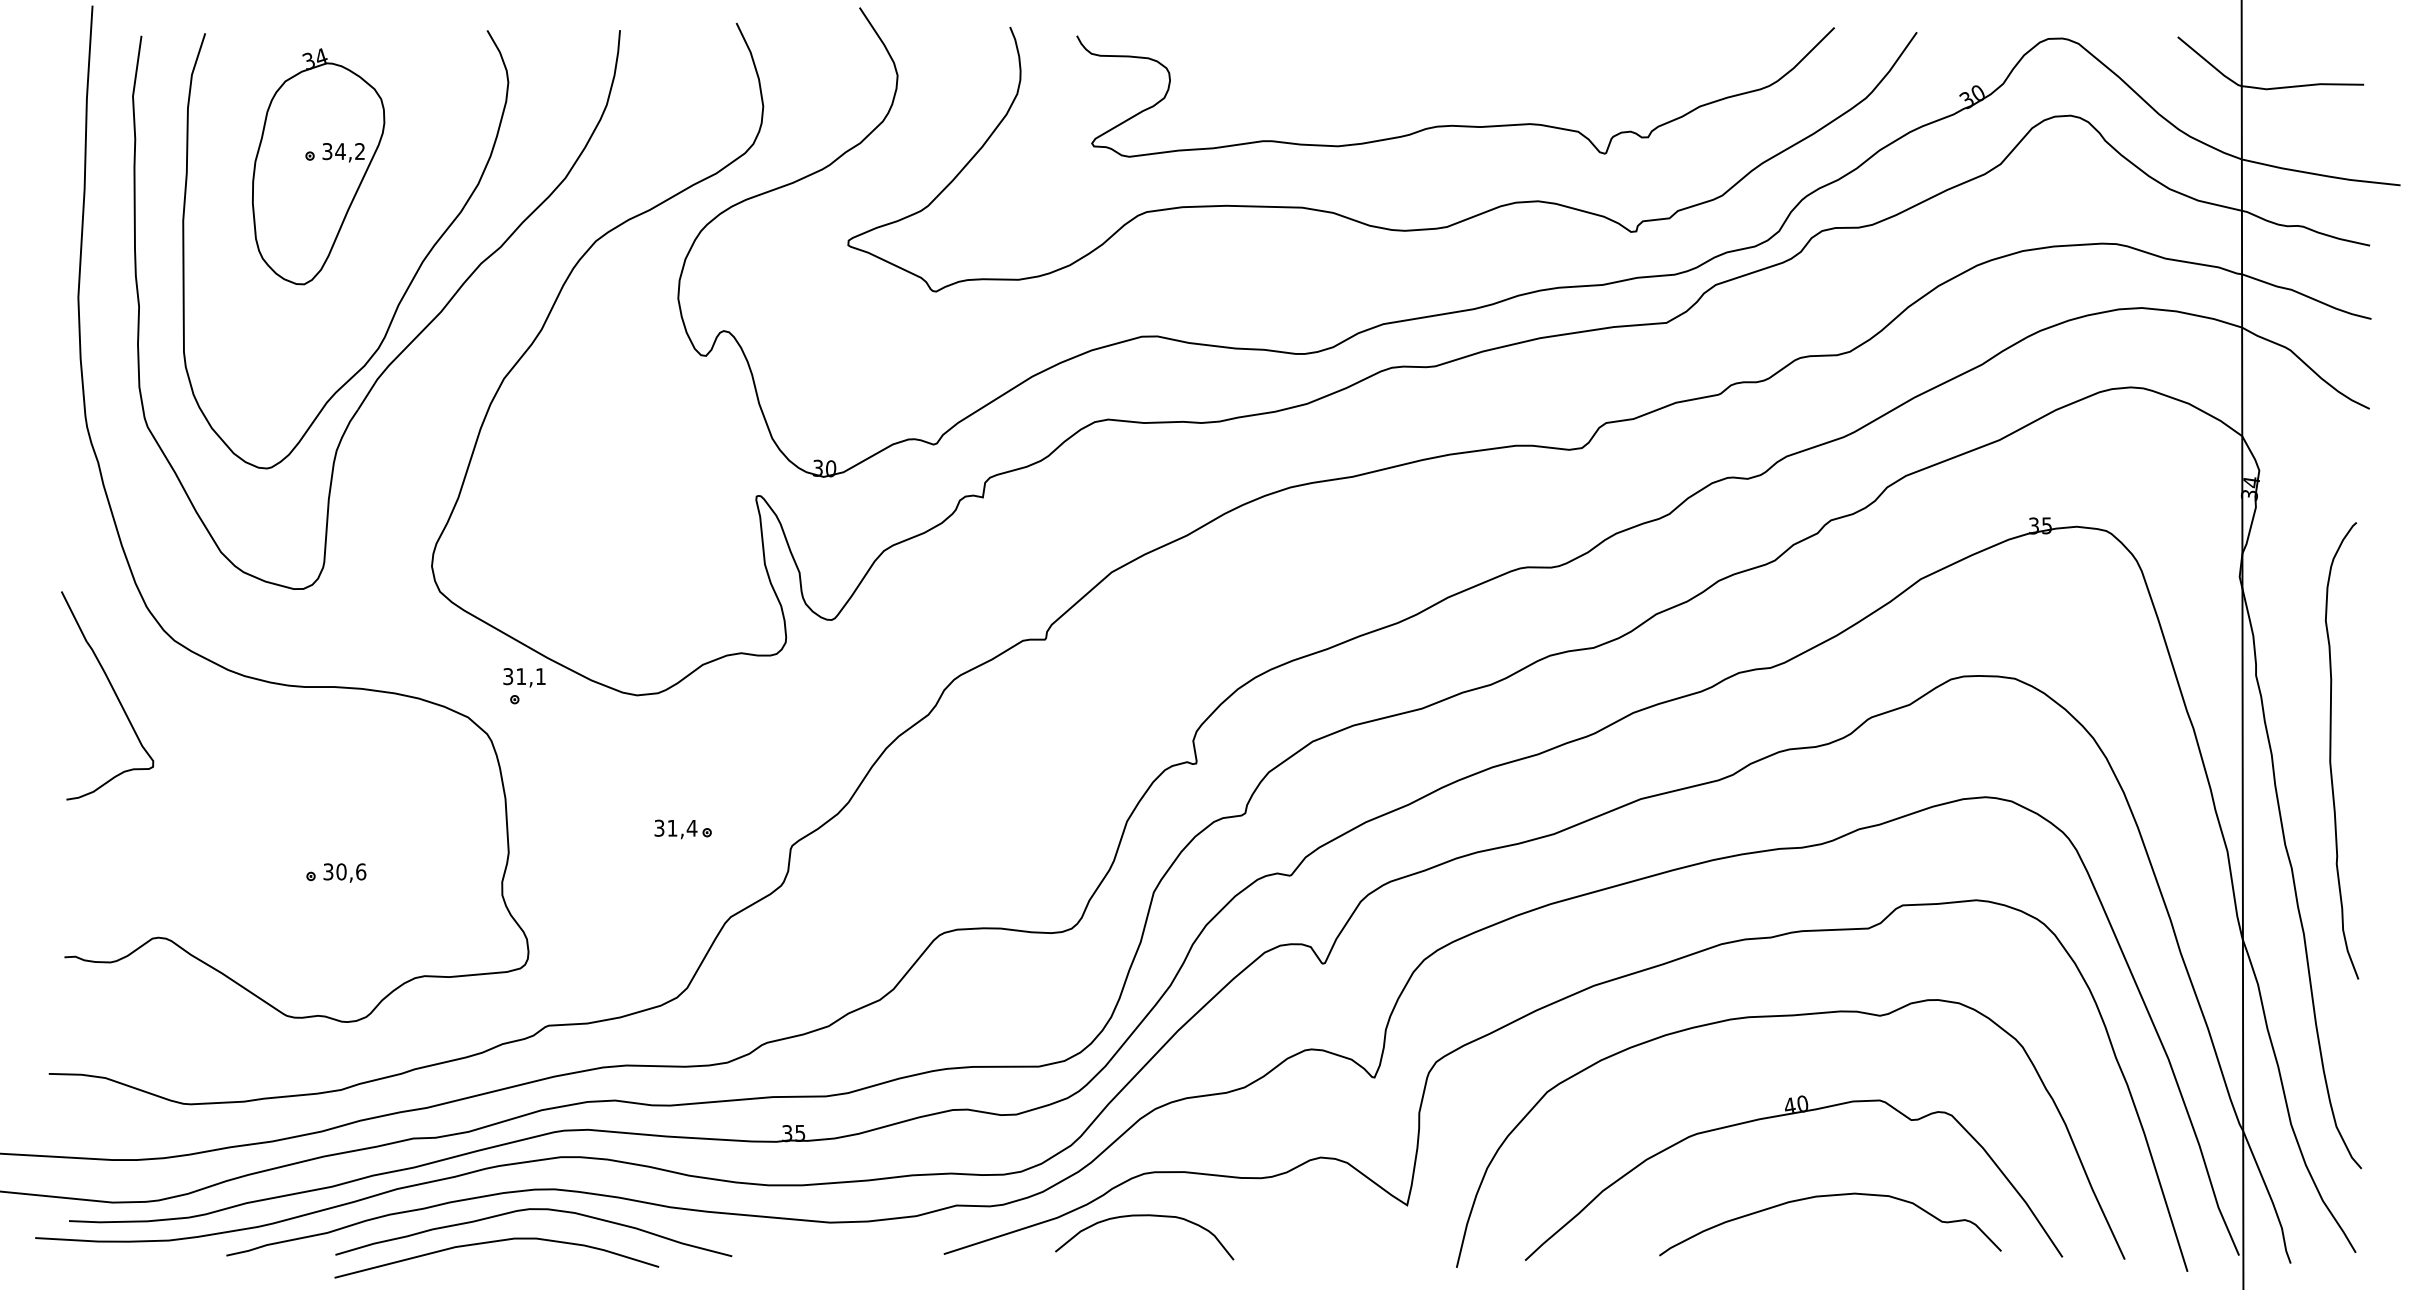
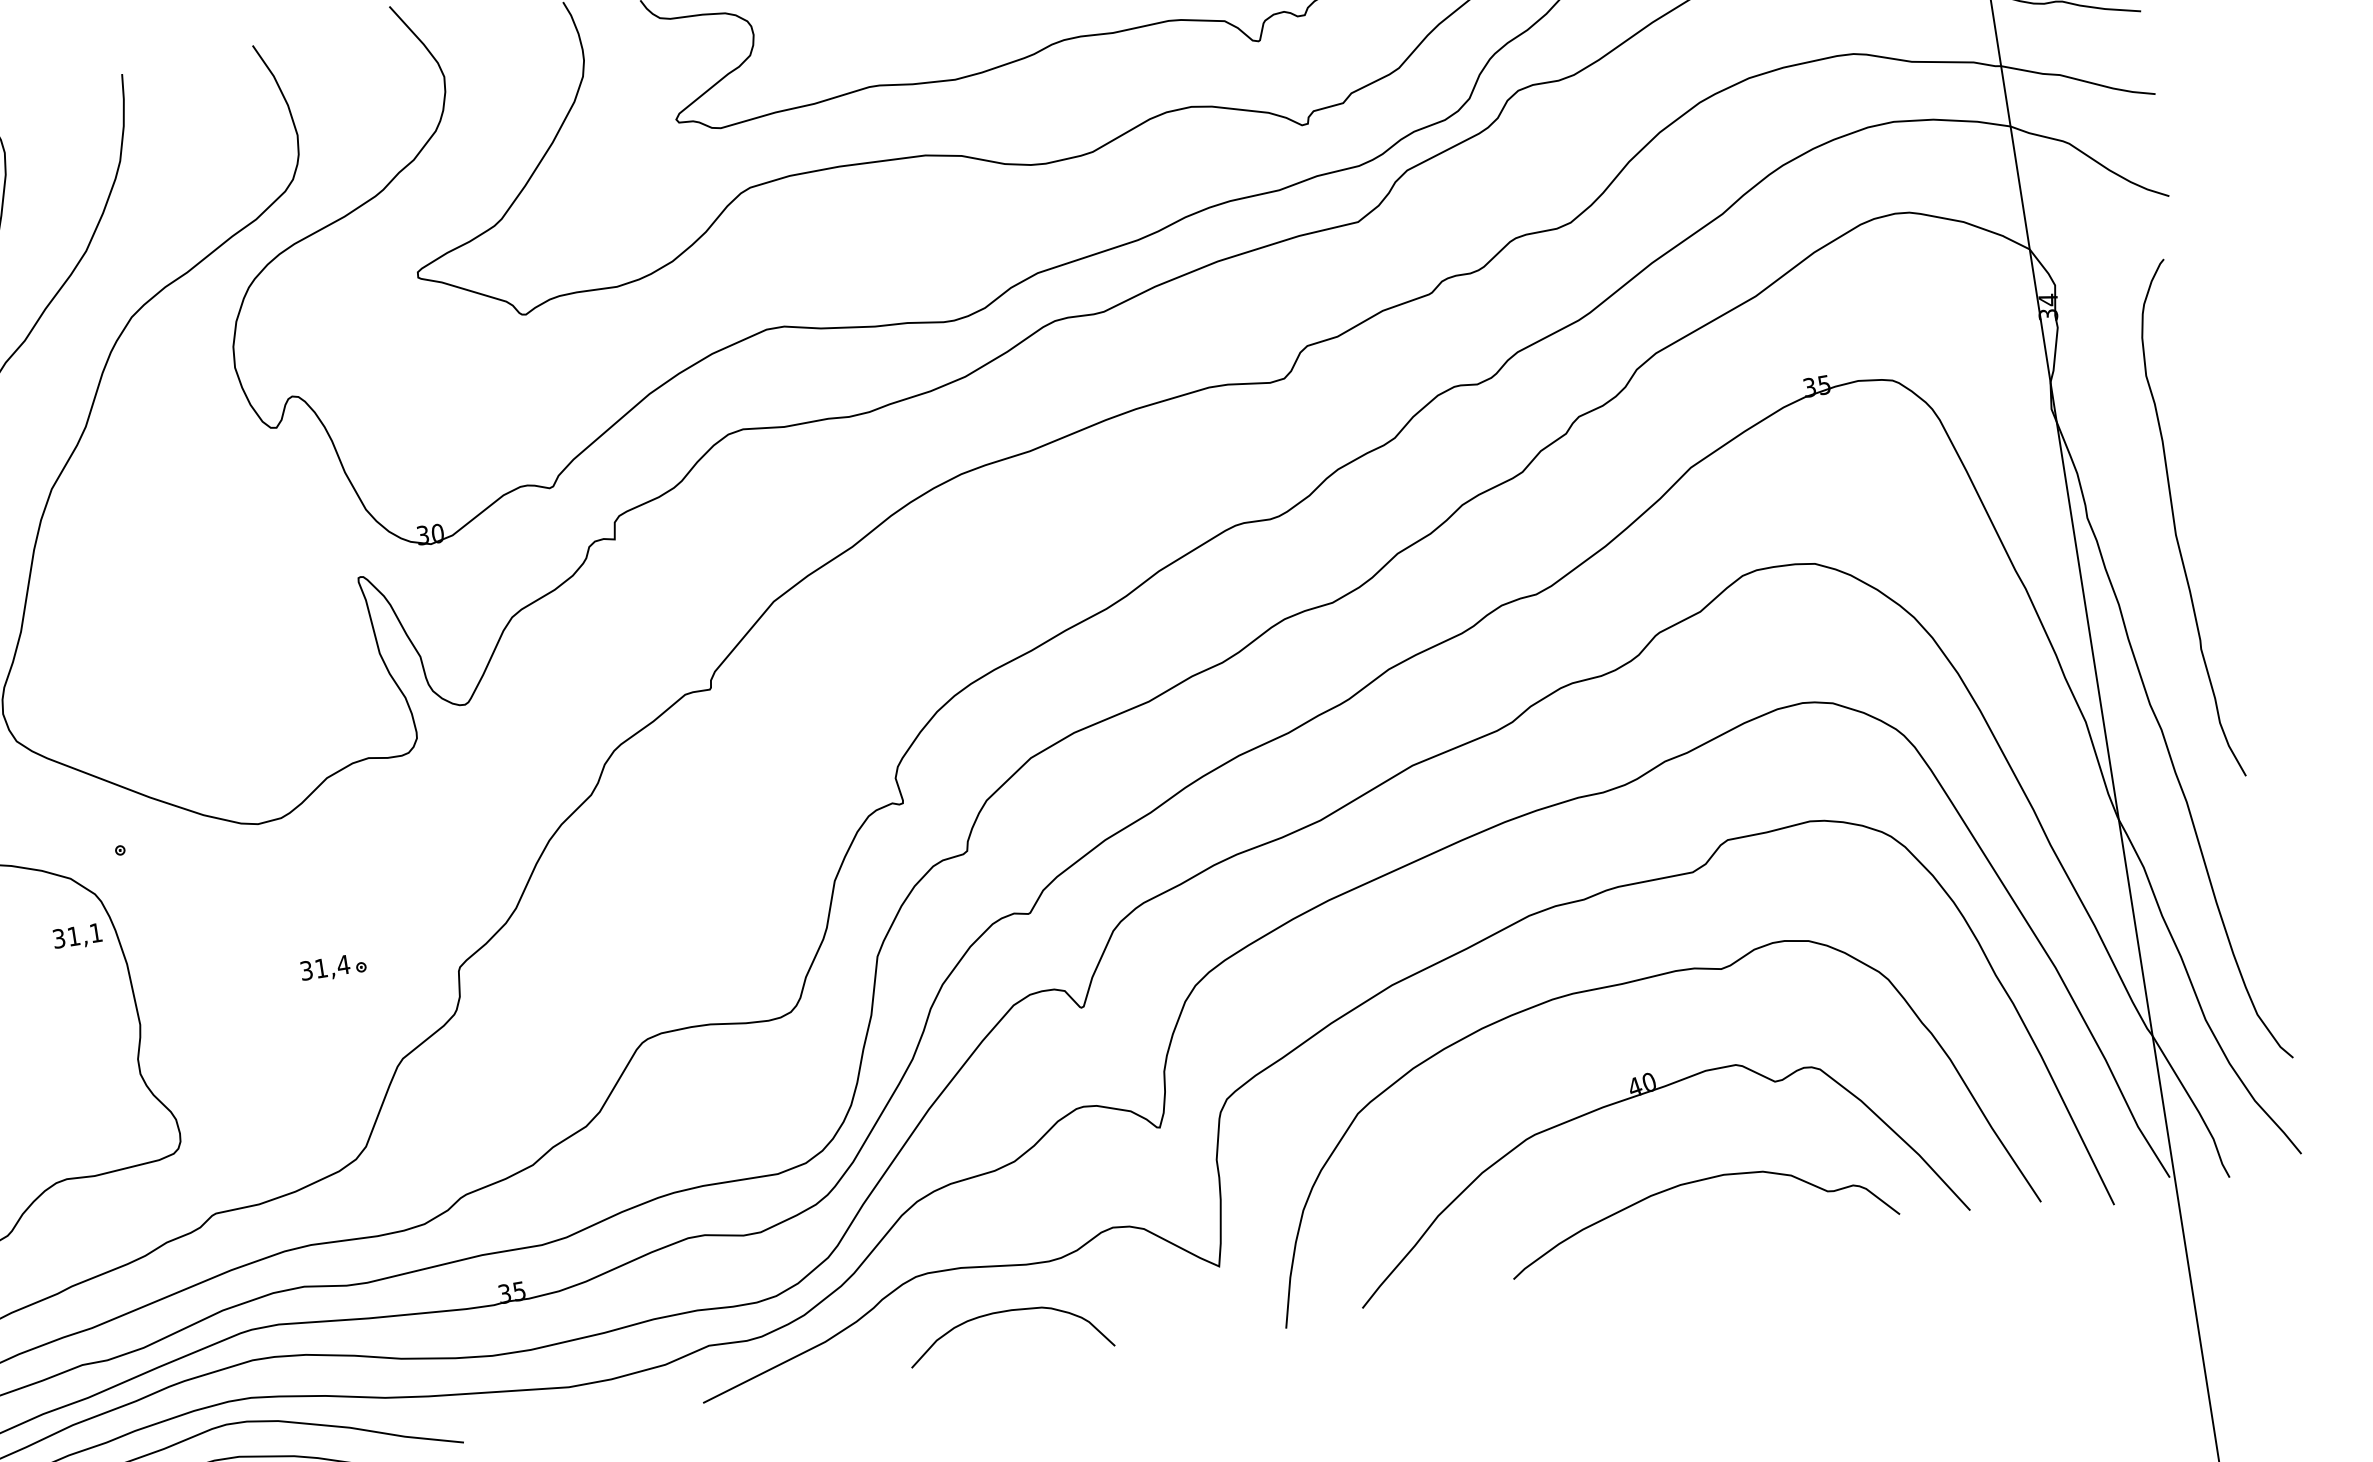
text: (524, 677) -> (77, 936), moved
curve: (2331, 750) -> (2175, 521), moved
curve: (1144, 1216) -> (1006, 1312), moved

